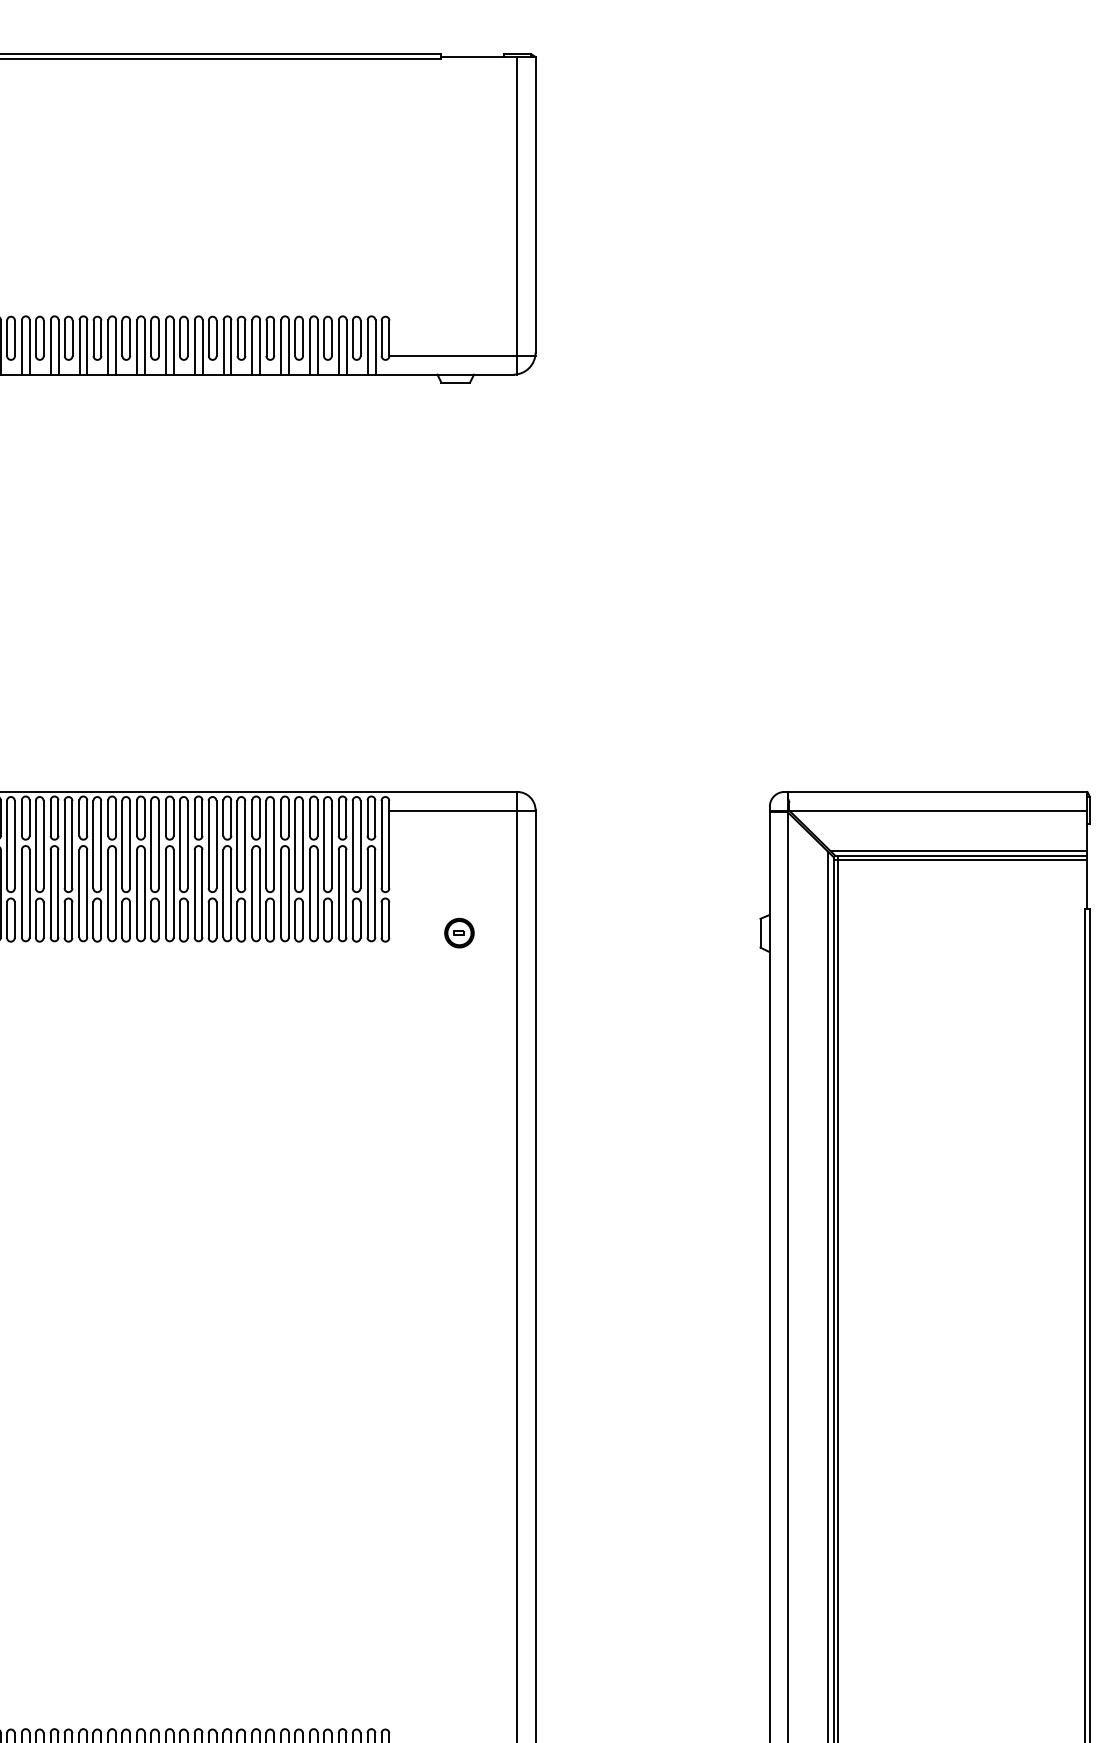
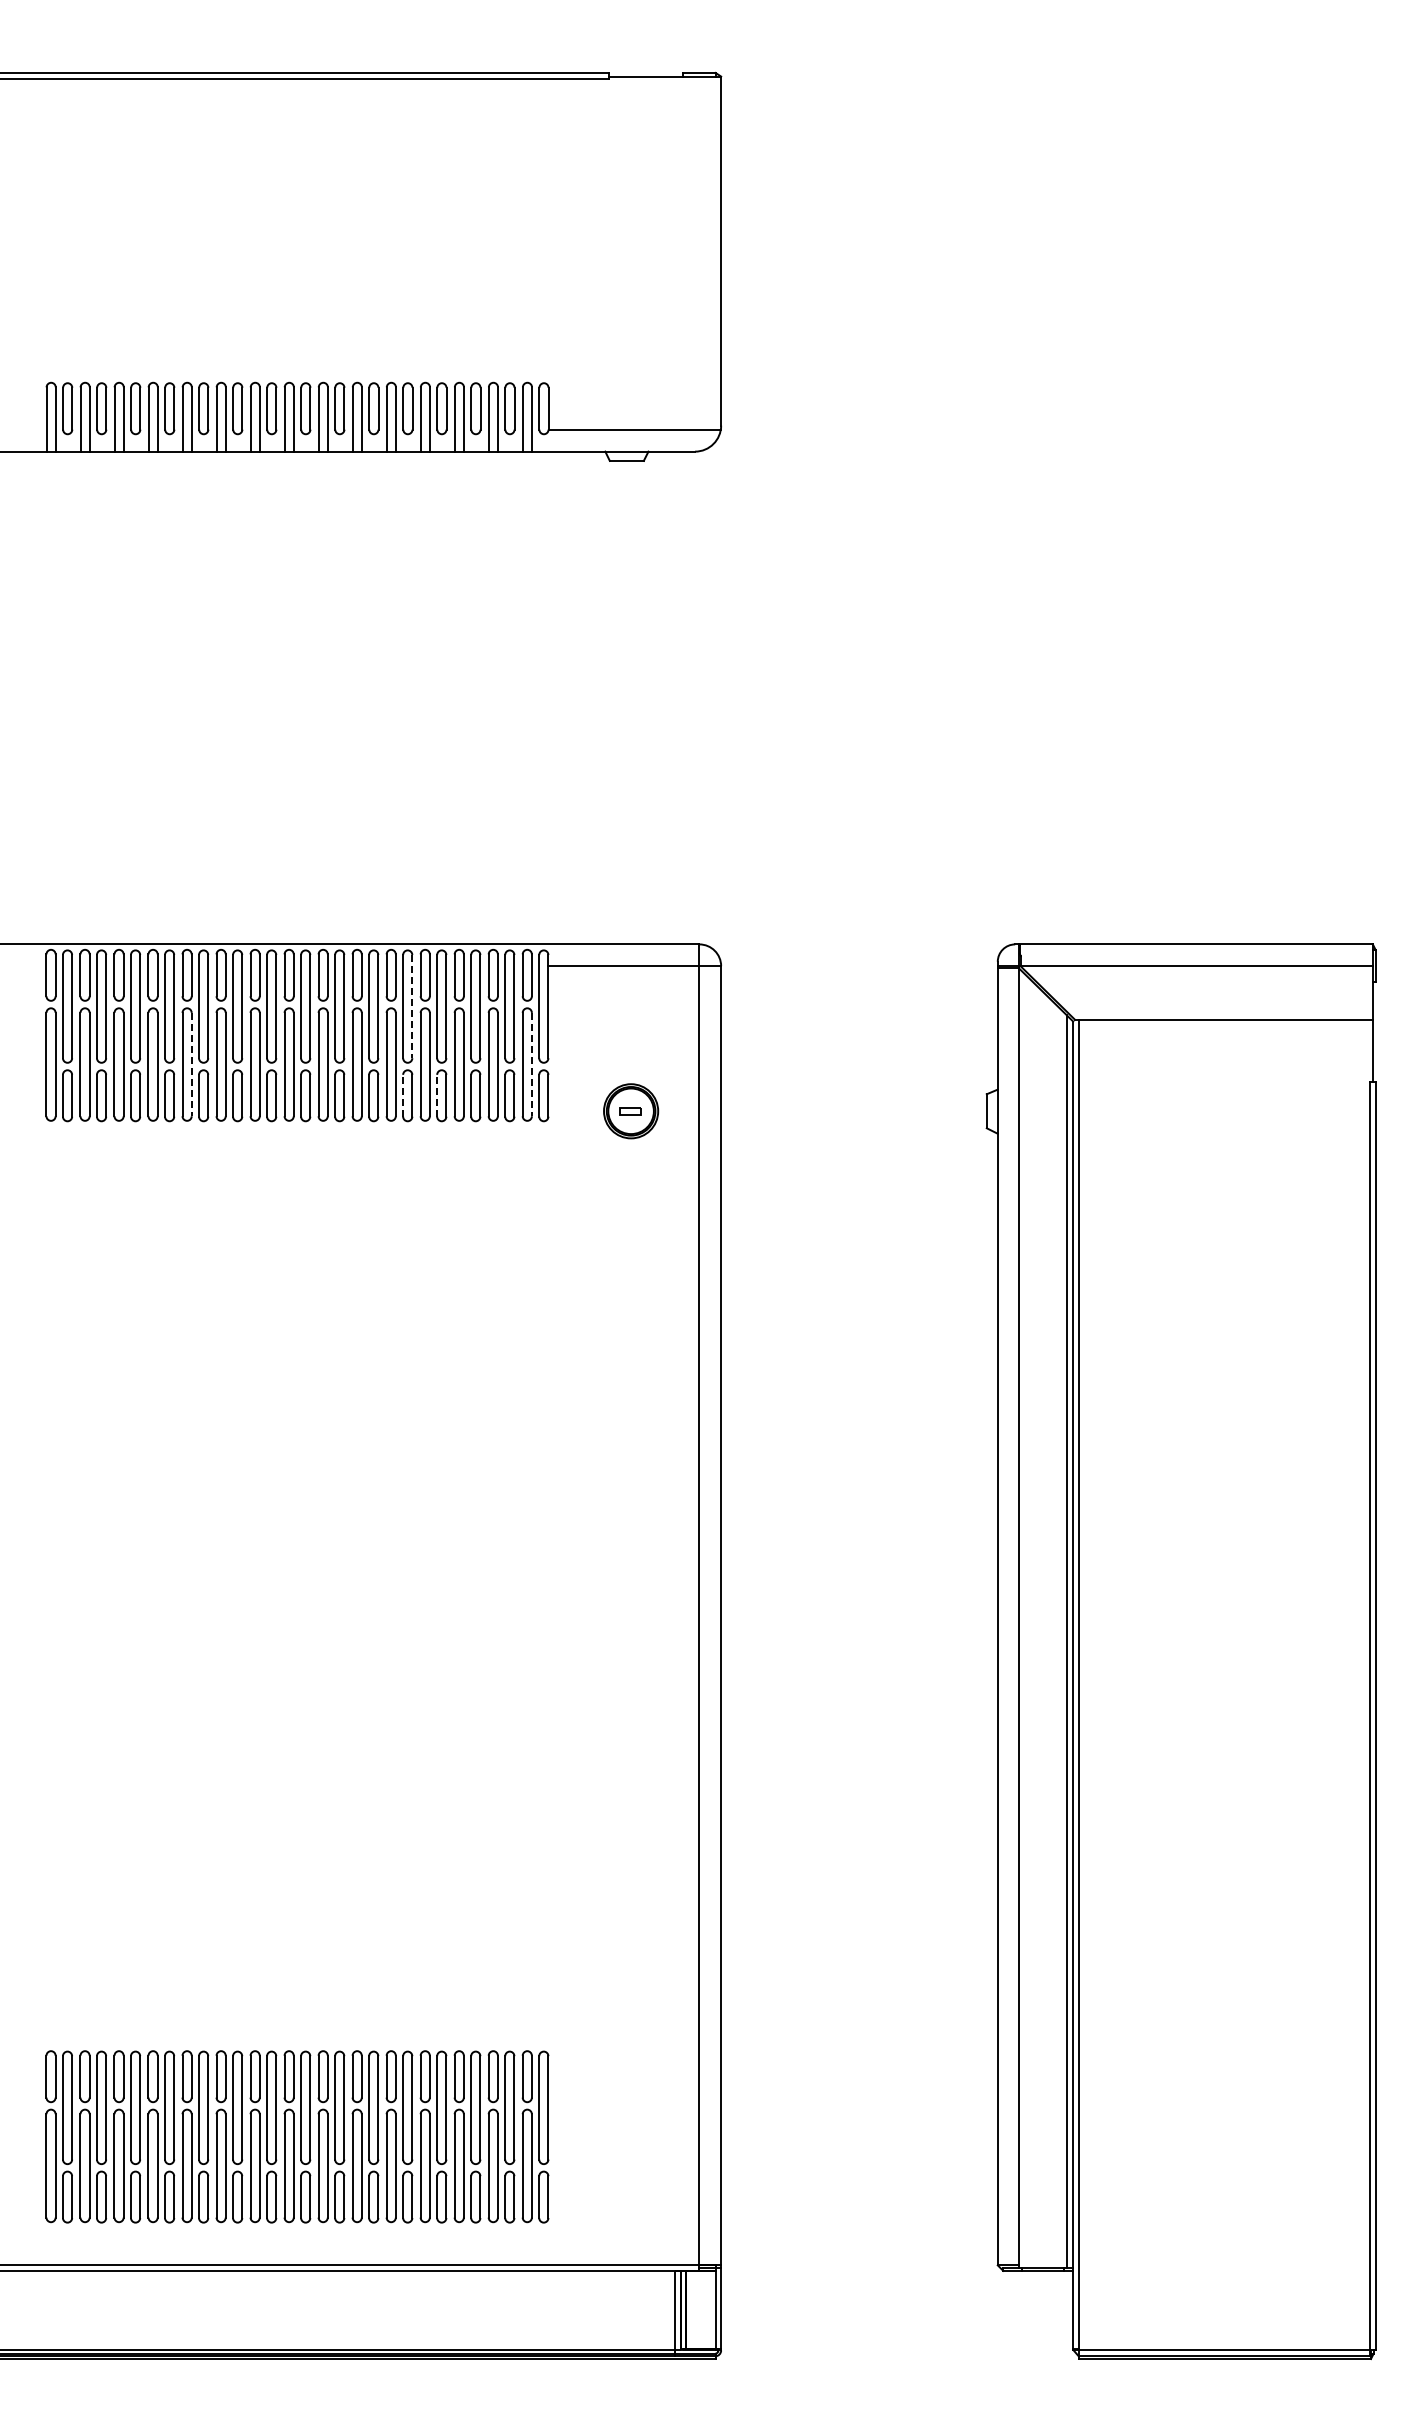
line: (517, 215) -> (699, 263), removed
line: (274, 844) -> (412, 1006), solid -> dashed
line: (958, 851) -> (1220, 1014), removed
line: (960, 860) -> (1222, 1025), removed
line: (87, 893) -> (191, 1064), solid -> dashed
line: (374, 893) -> (531, 1064), solid -> dashed
line: (266, 919) -> (403, 1095), solid -> dashed
line: (295, 919) -> (437, 1095), solid -> dashed
part: (459, 932) -> (631, 1110), size x1.6

